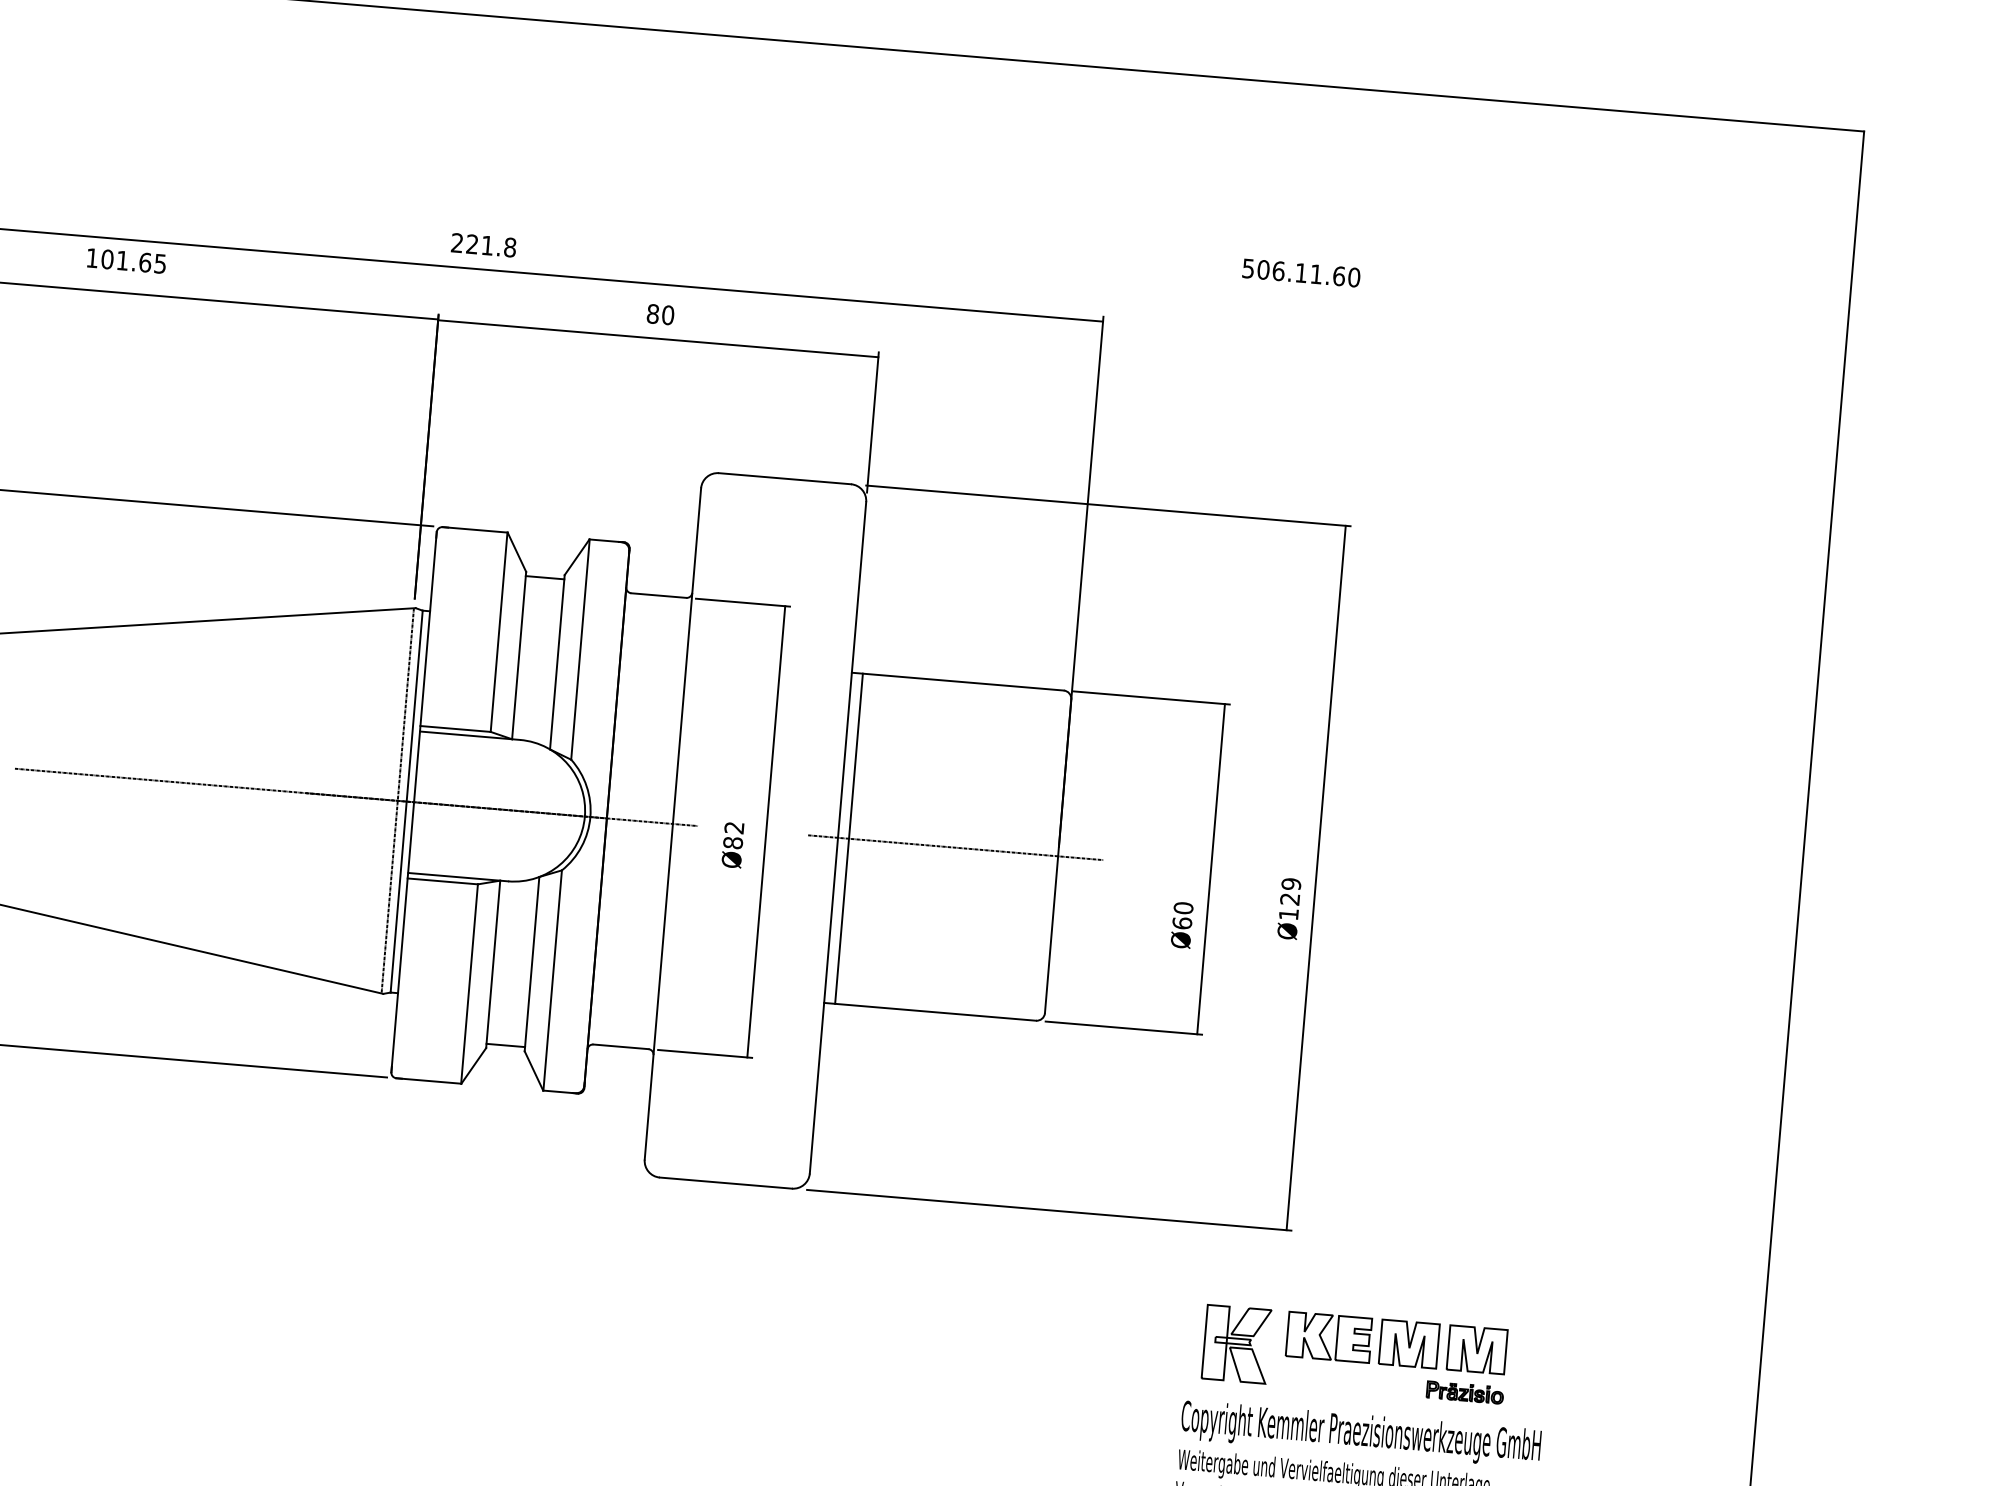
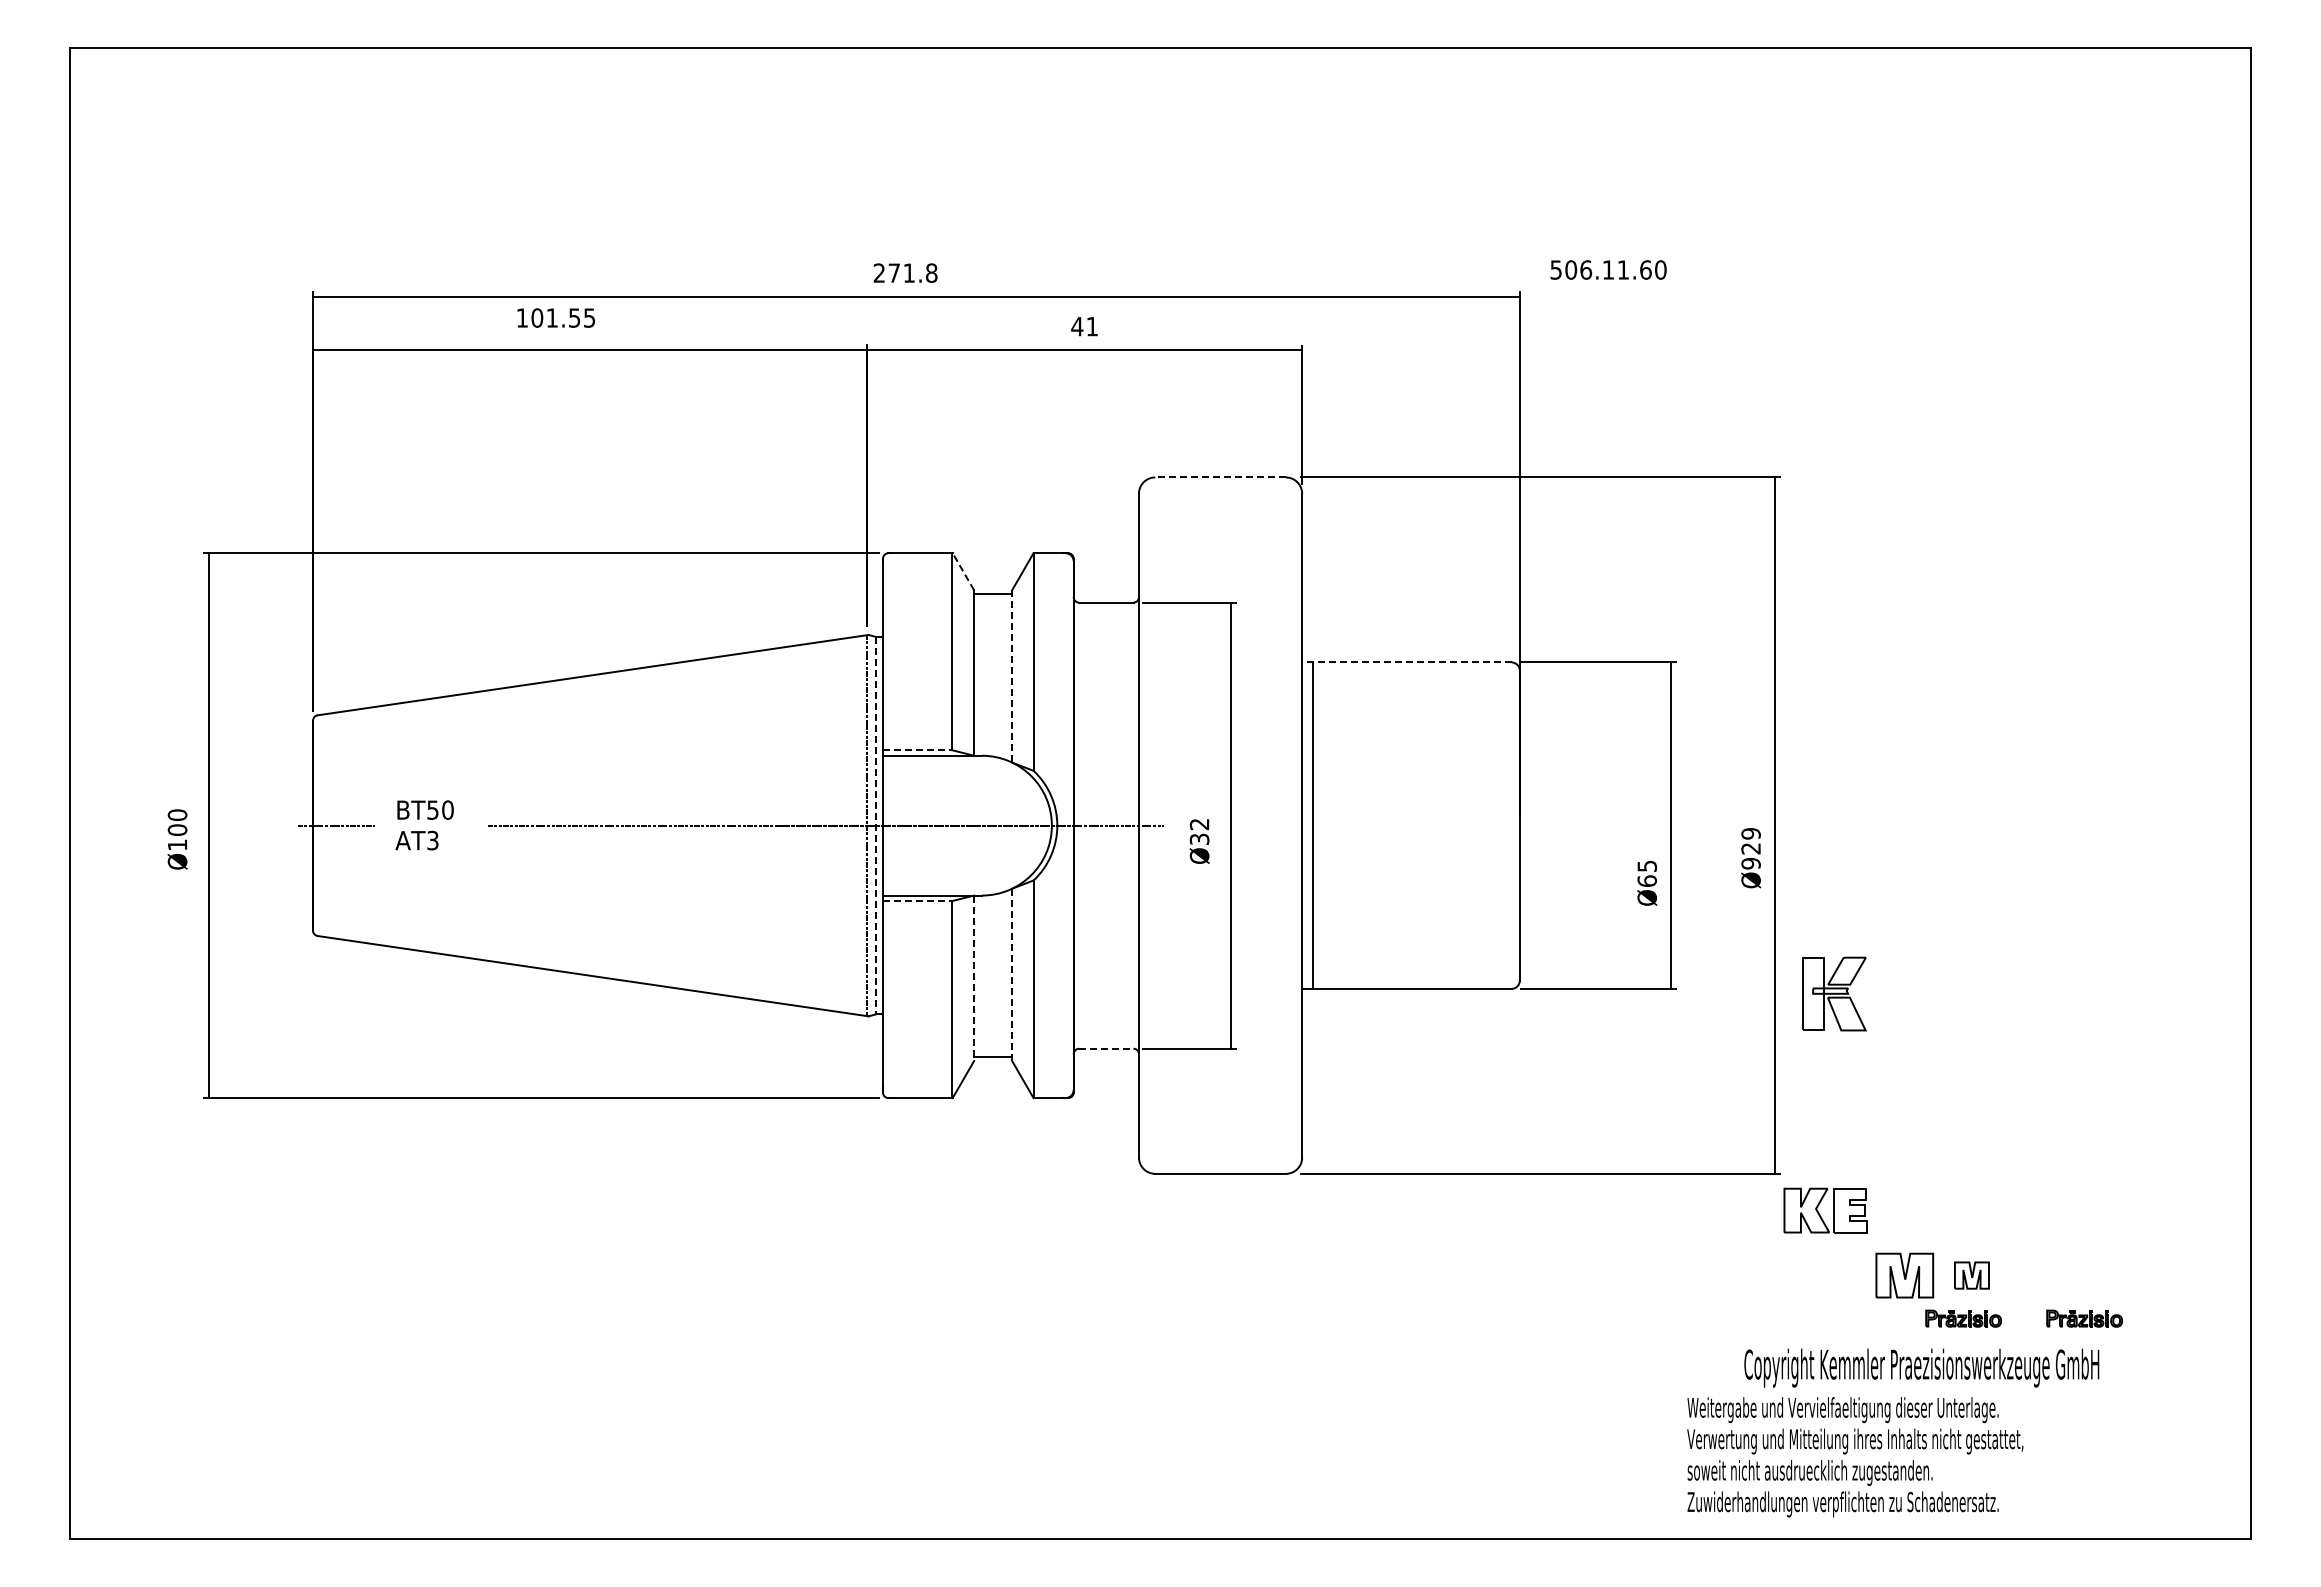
text: (471, 243) -> (893, 272), 221.8 -> 271.8
text: (145, 262) -> (574, 317), 101.65 -> 101.55
text: (1301, 272) -> (1608, 269), moved
text: (660, 314) -> (1084, 326), 80 -> 41
line: (784, 478) -> (1220, 477), solid -> dashed
line: (517, 552) -> (963, 571), solid -> dashed
line: (557, 662) -> (1012, 676), solid -> dashed
line: (957, 681) -> (1406, 662), solid -> dashed
line: (455, 729) -> (917, 750), solid -> dashed
line: (406, 801) -> (875, 825), solid -> dashed
text: (732, 843) -> (1199, 839), Ø82 -> Ø32
line: (955, 847) -> (1418, 825), removed
line: (442, 881) -> (917, 901), solid -> dashed
text: (1183, 908) -> (1647, 866), Ø60 -> Ø65
text: (1288, 914) -> (1750, 863), Ø129 -> Ø929
line: (493, 964) -> (974, 978), solid -> dashed
line: (532, 964) -> (1012, 975), solid -> dashed
line: (621, 1046) -> (1106, 1048), solid -> dashed
part: (1322, 1338) -> (1819, 1212), moved
part: (1236, 1343) -> (1834, 993), moved
part: (1476, 1349) -> (1971, 1275), size x0.6
part: (1587, 1402) -> (2084, 1318), added
text: (1360, 1433) -> (1921, 1367), moved

